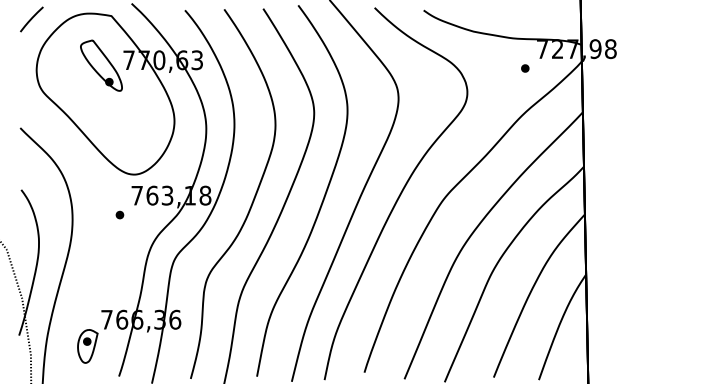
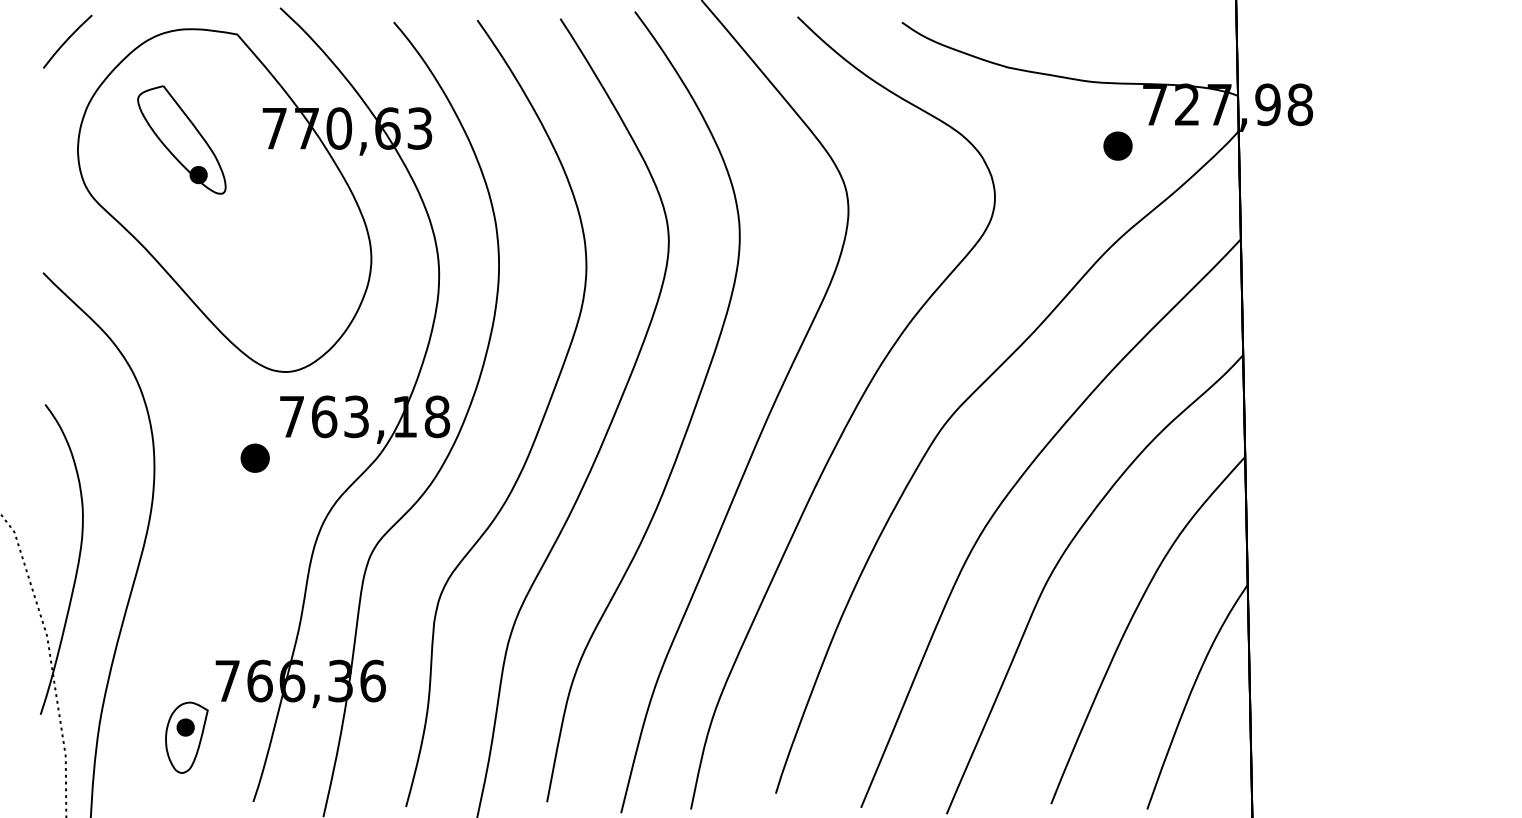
part: (101, 65) -> (181, 139), moved
part: (525, 68) -> (1118, 146), size x1.6
part: (119, 214) -> (254, 456), size x1.6

